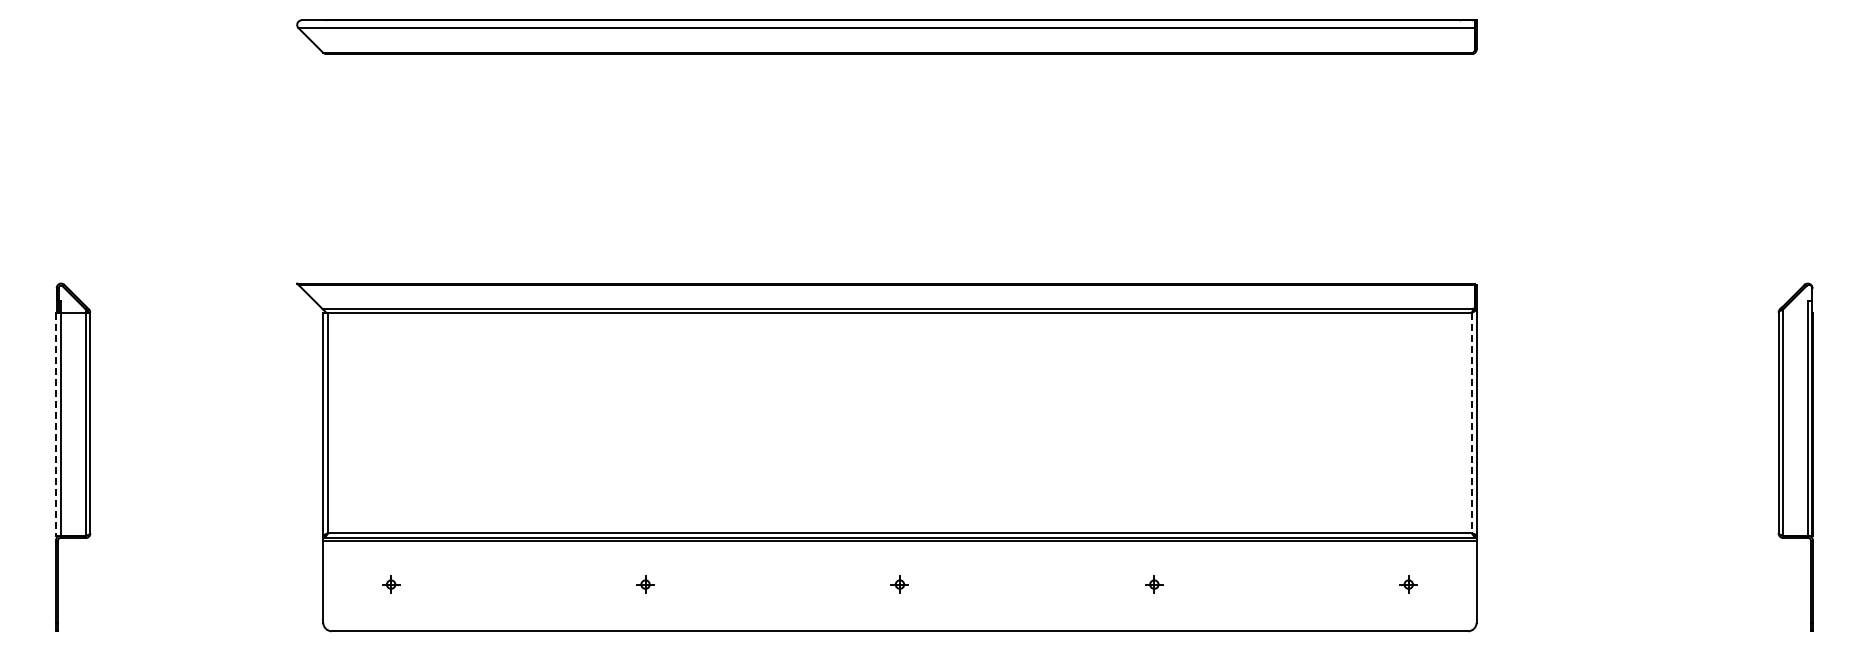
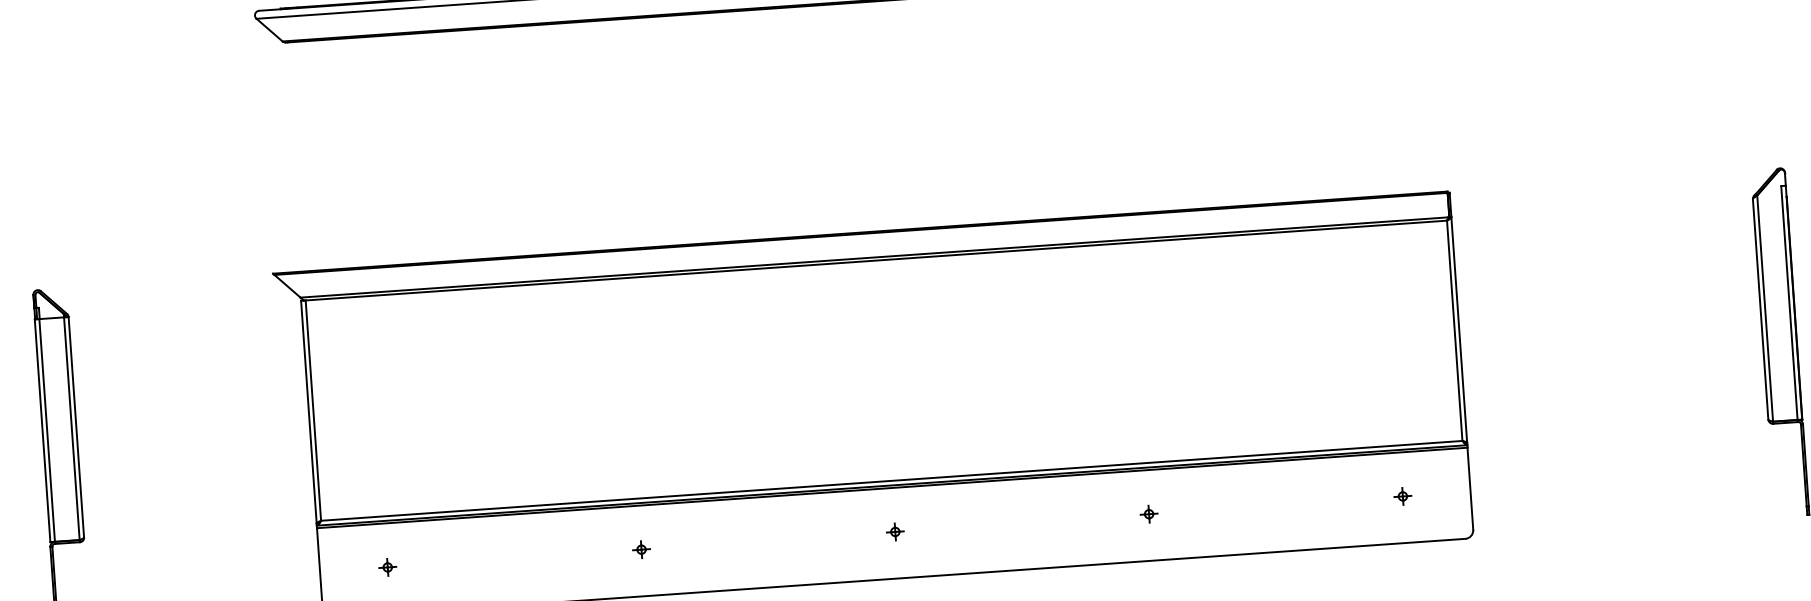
line: (1472, 423) -> (1455, 331), dashed -> solid
line: (56, 424) -> (42, 431), dashed -> solid

